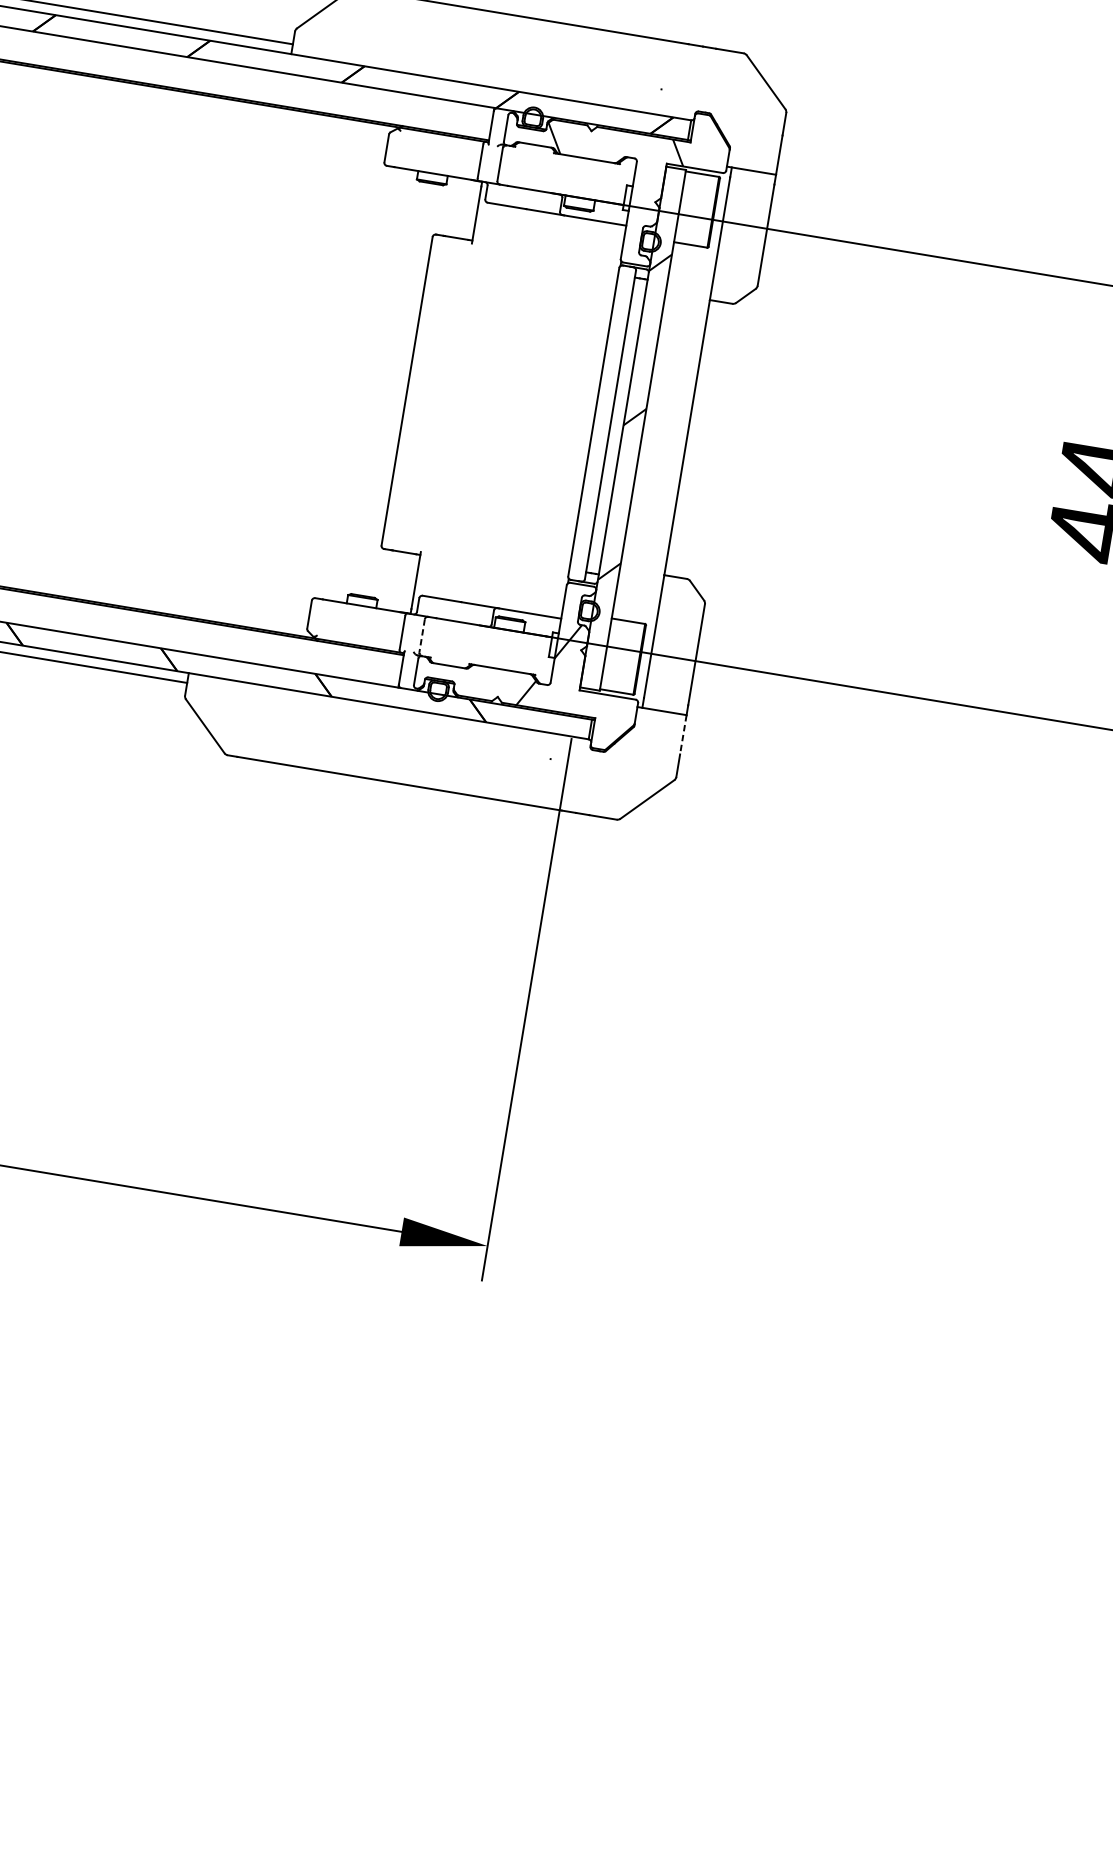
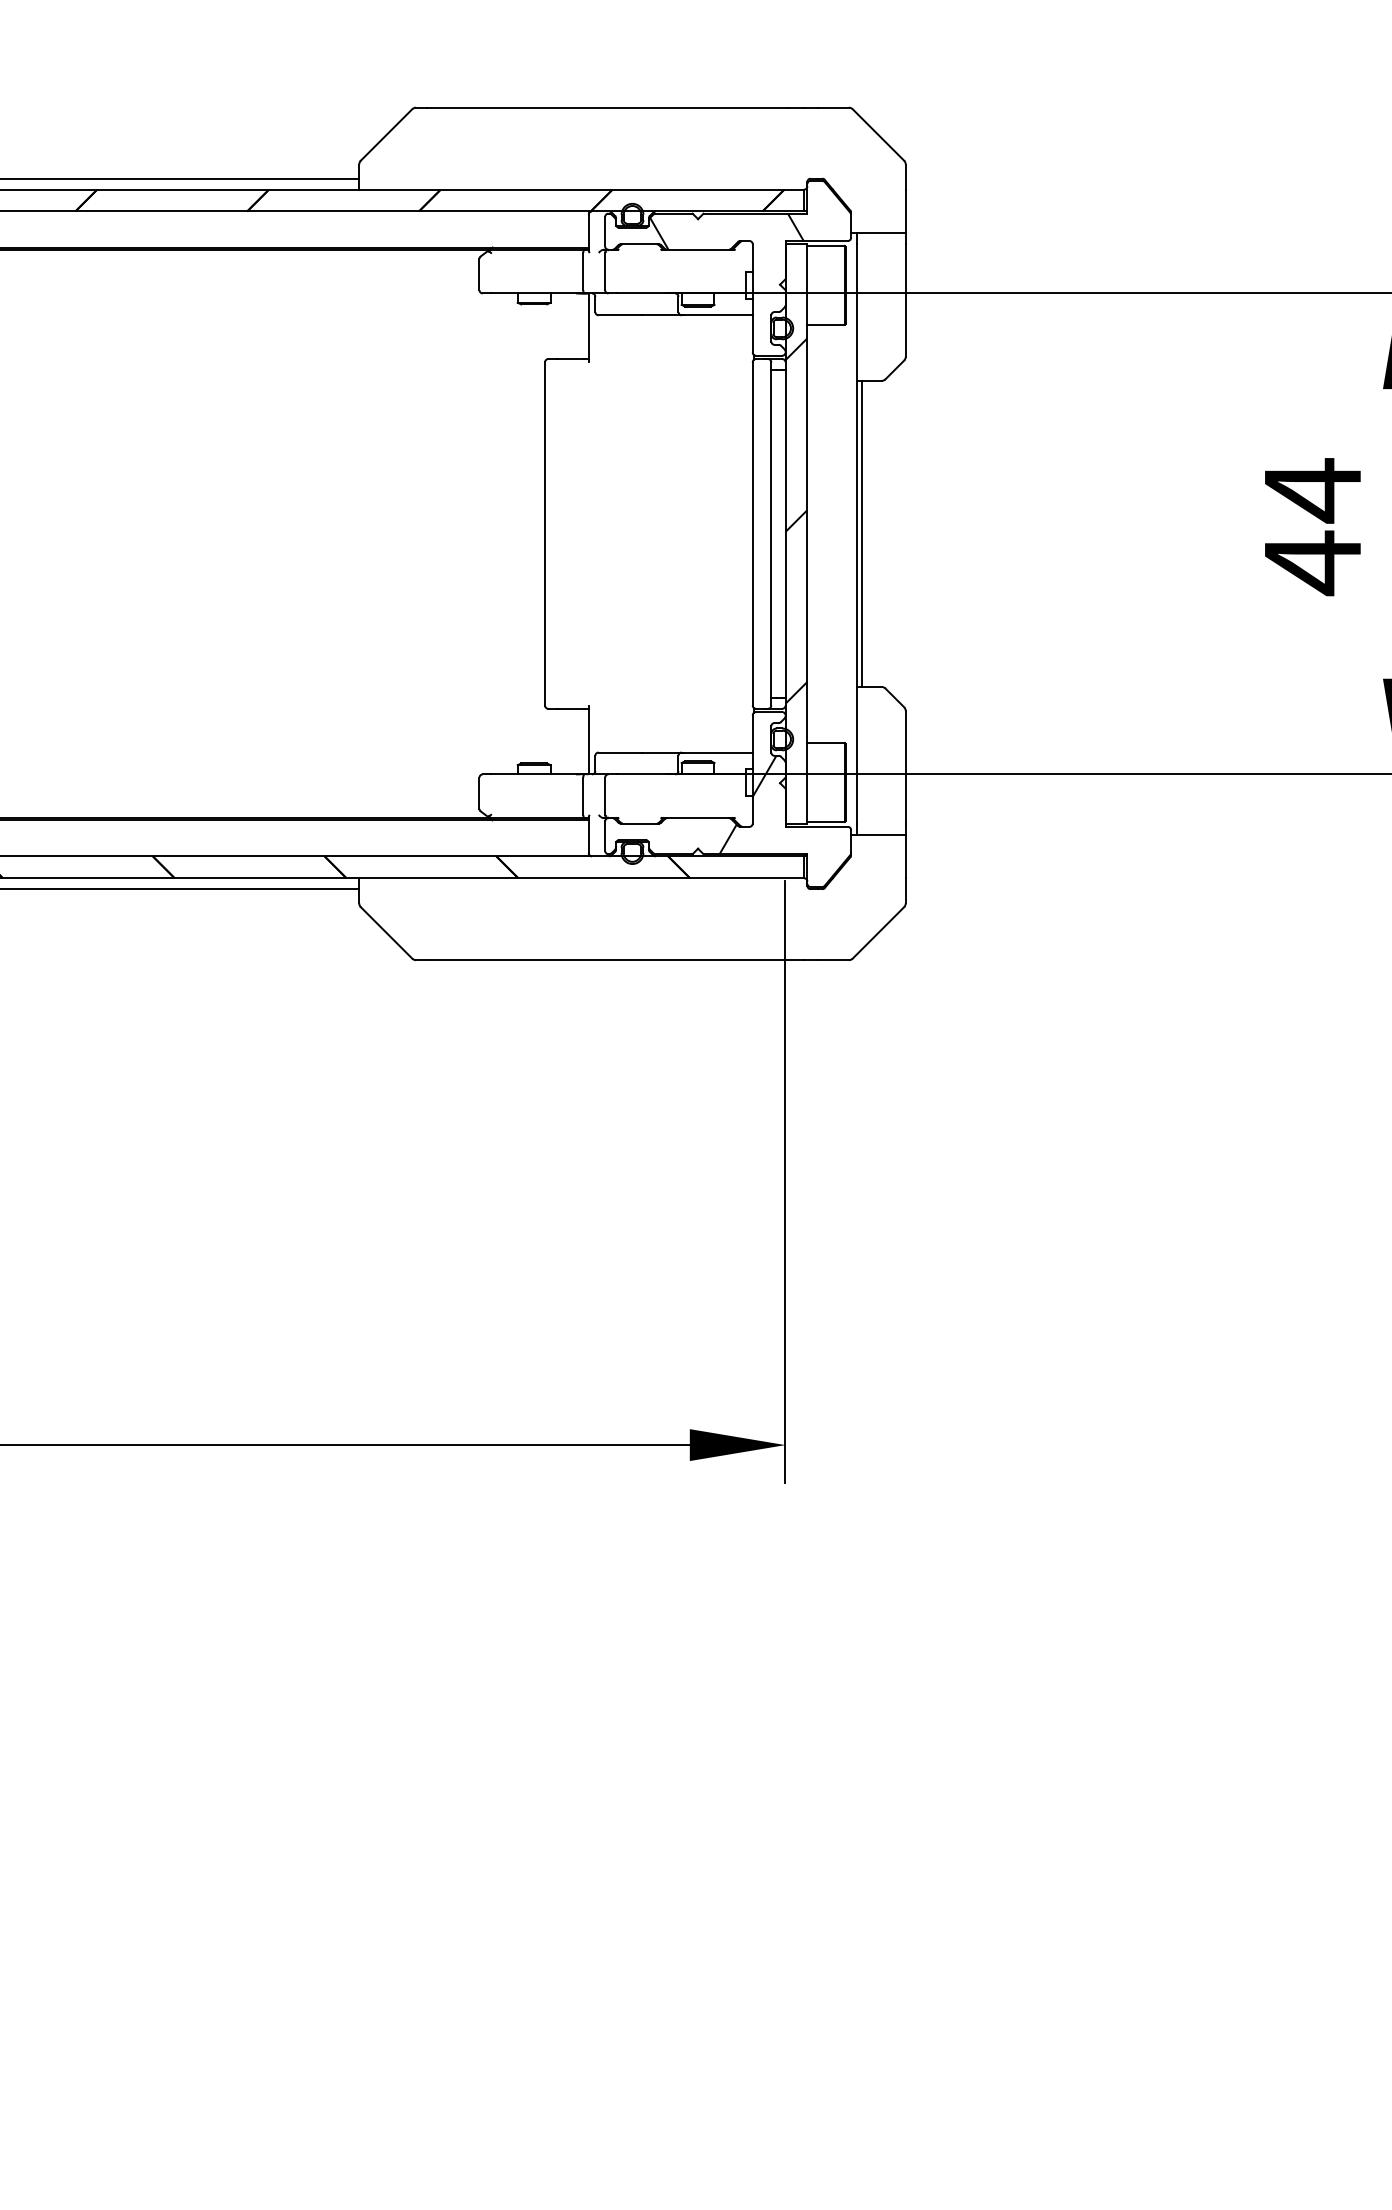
line: (692, 438) -> (862, 533), added
line: (422, 636) -> (605, 796), dashed -> solid
line: (683, 734) -> (905, 856), dashed -> solid

